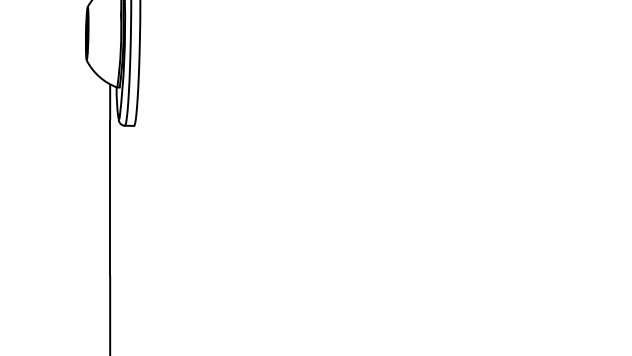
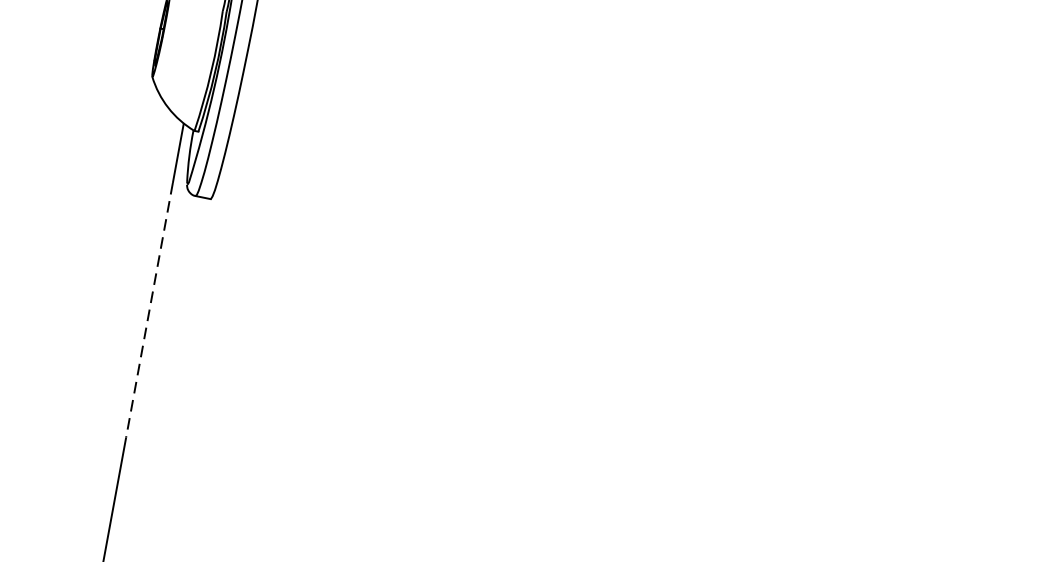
line: (110, 198) -> (149, 311), solid -> dashed

